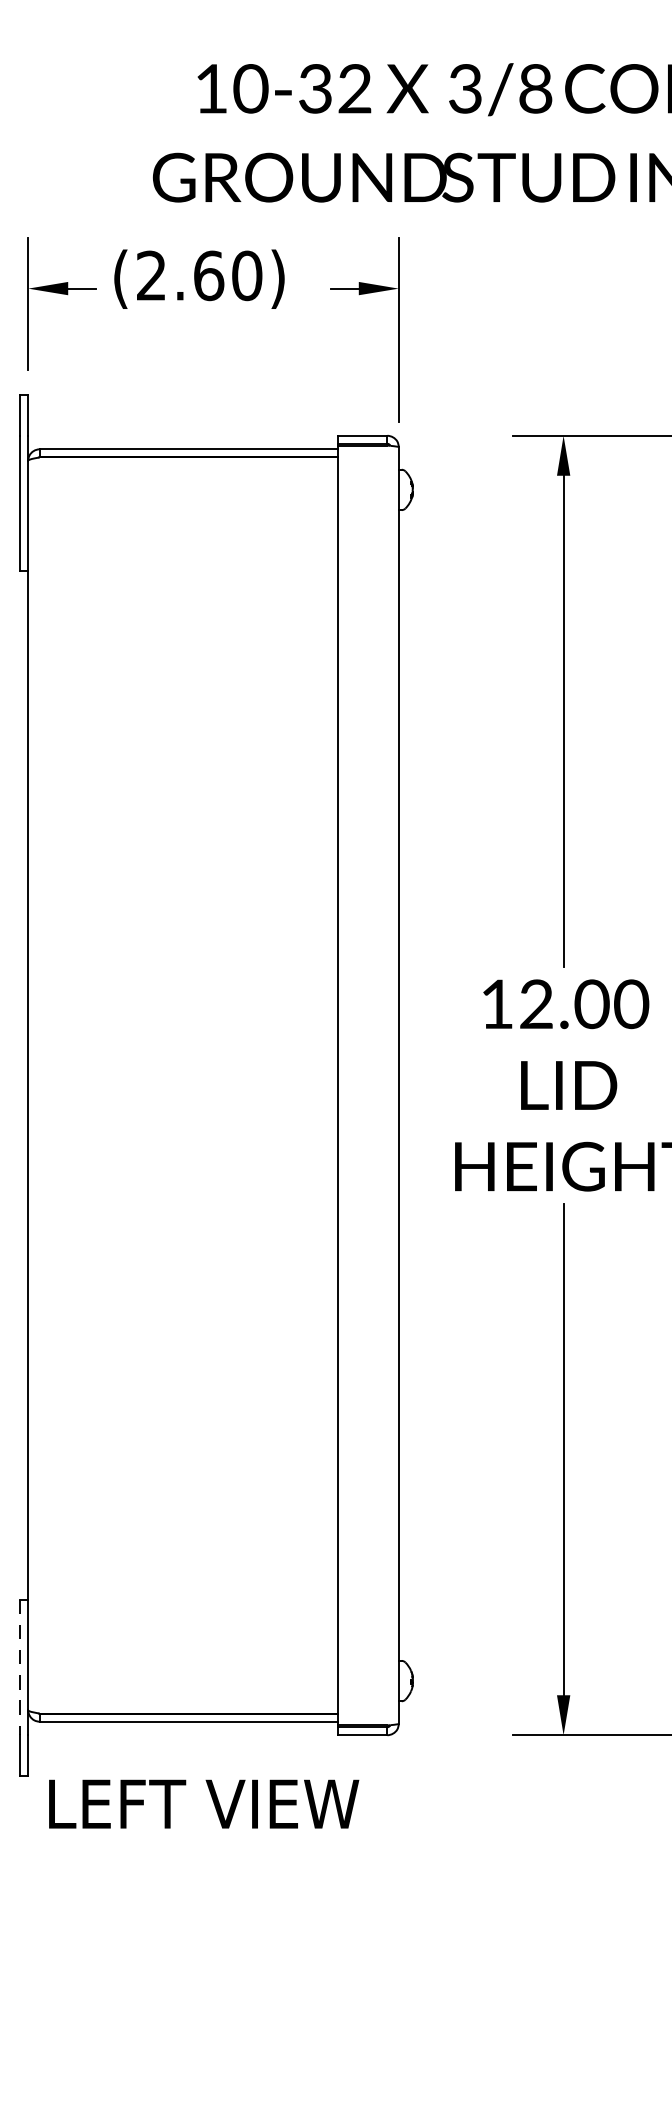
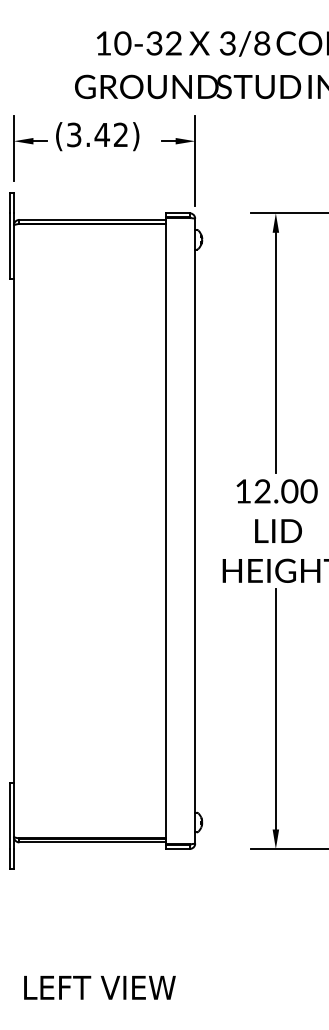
text: (199, 274) -> (97, 134), (2.60) -> (3.42)
line: (19, 1668) -> (9, 816), dashed -> solid
text: (203, 1803) -> (99, 987), moved

